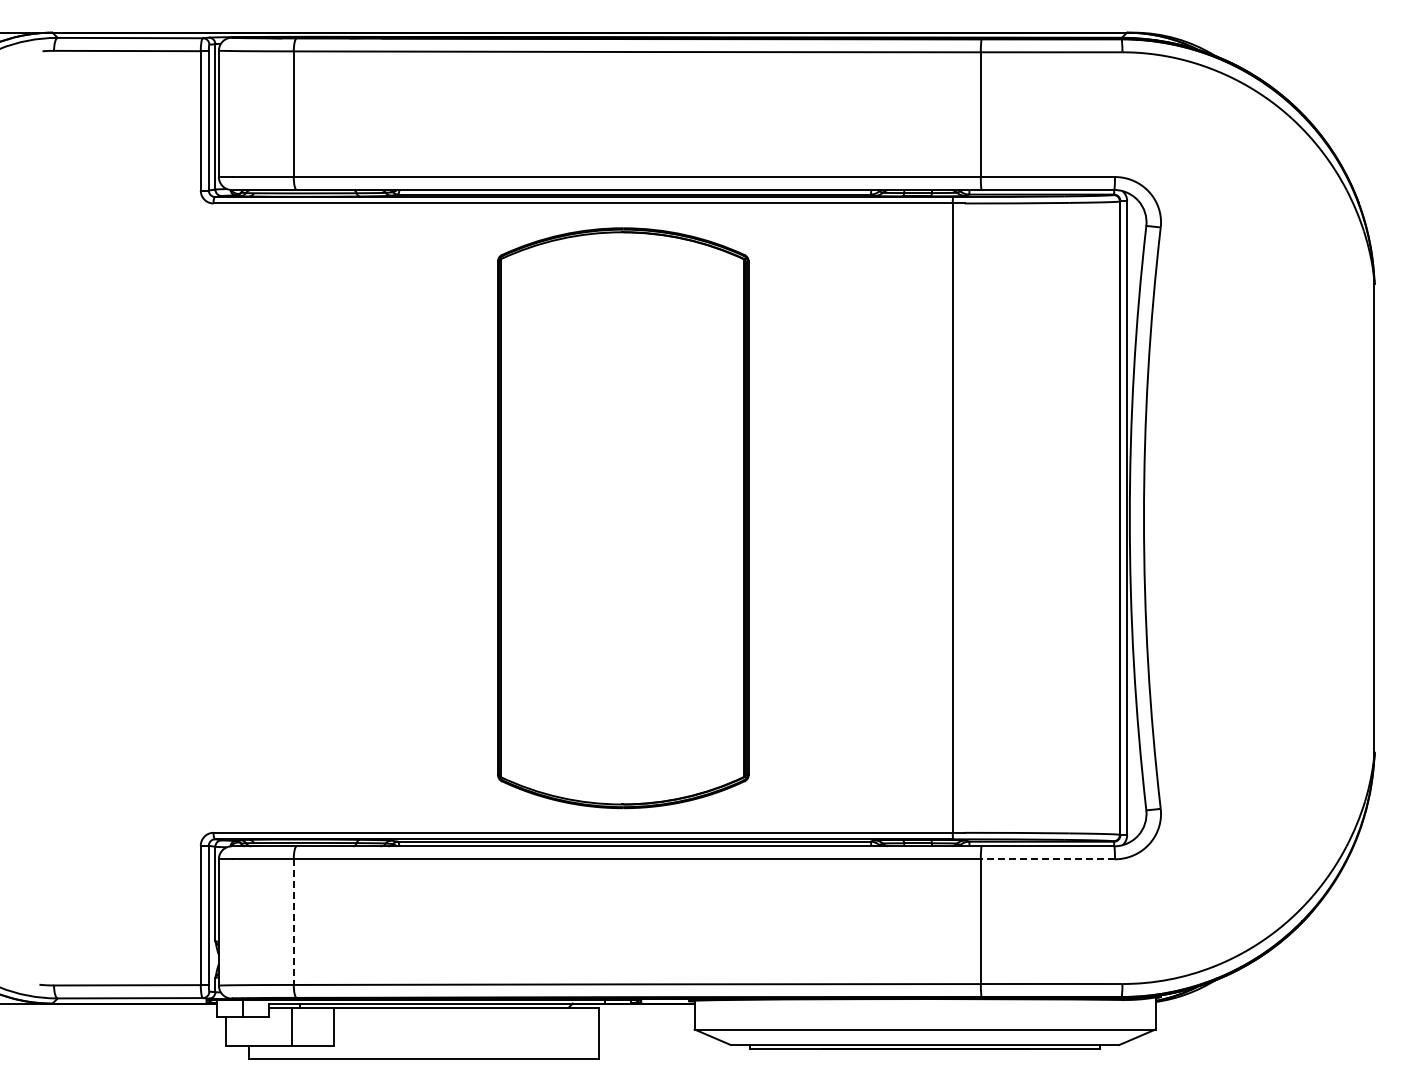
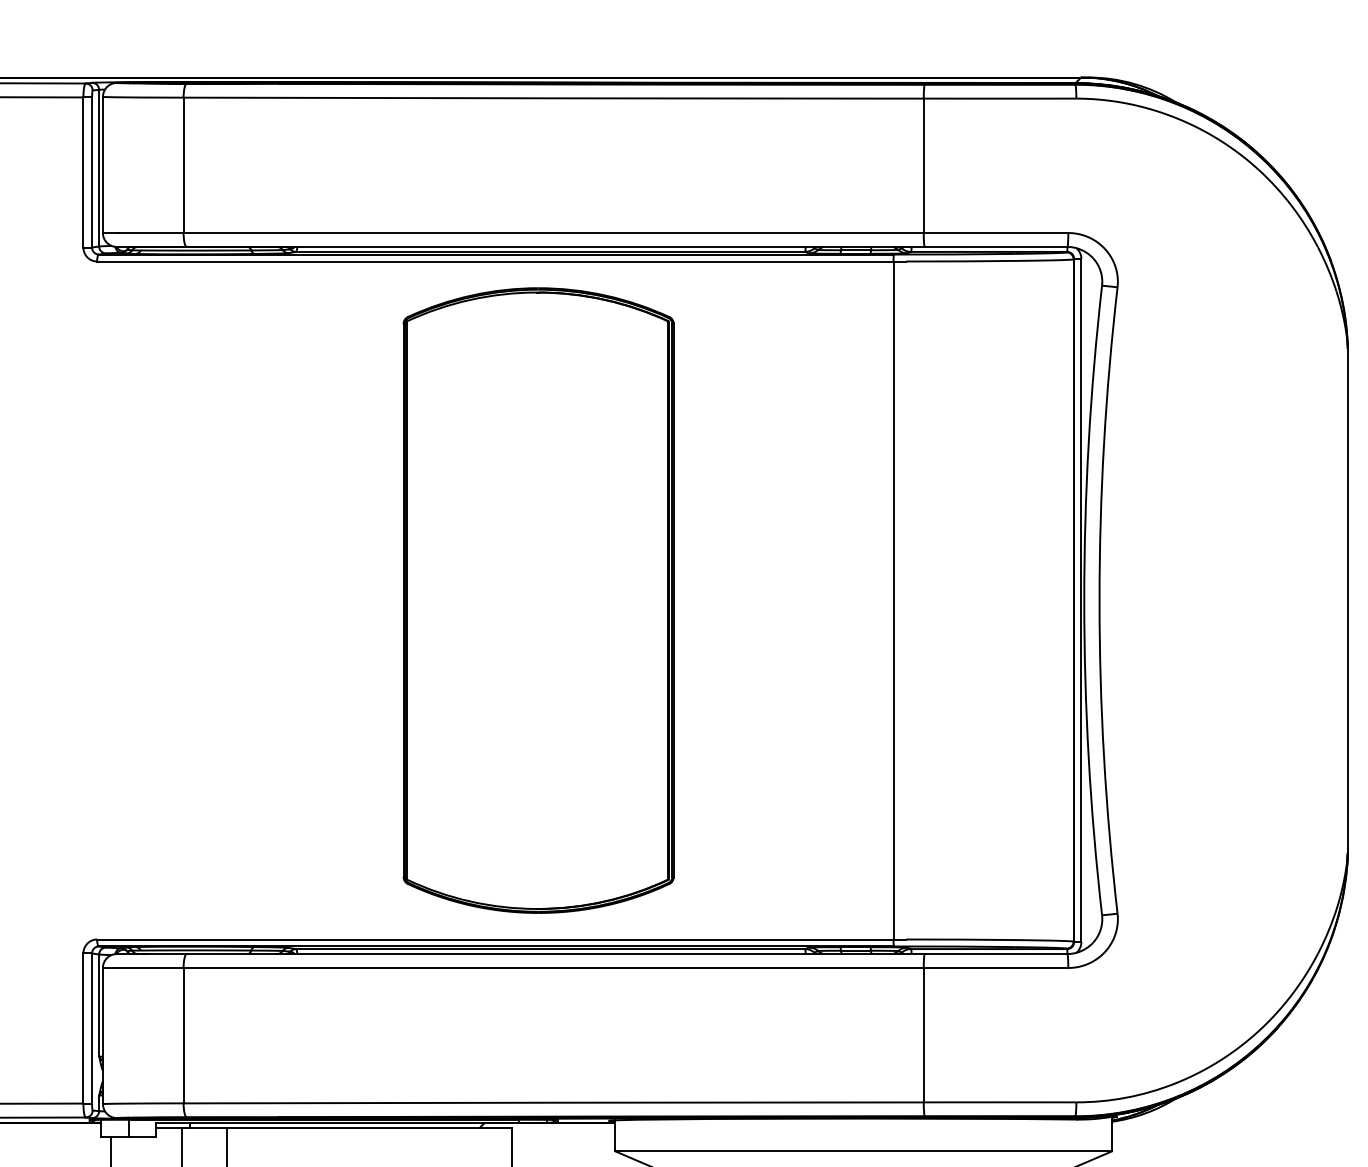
line: (1047, 859) -> (995, 968), dashed -> solid
line: (293, 922) -> (183, 1036), dashed -> solid

